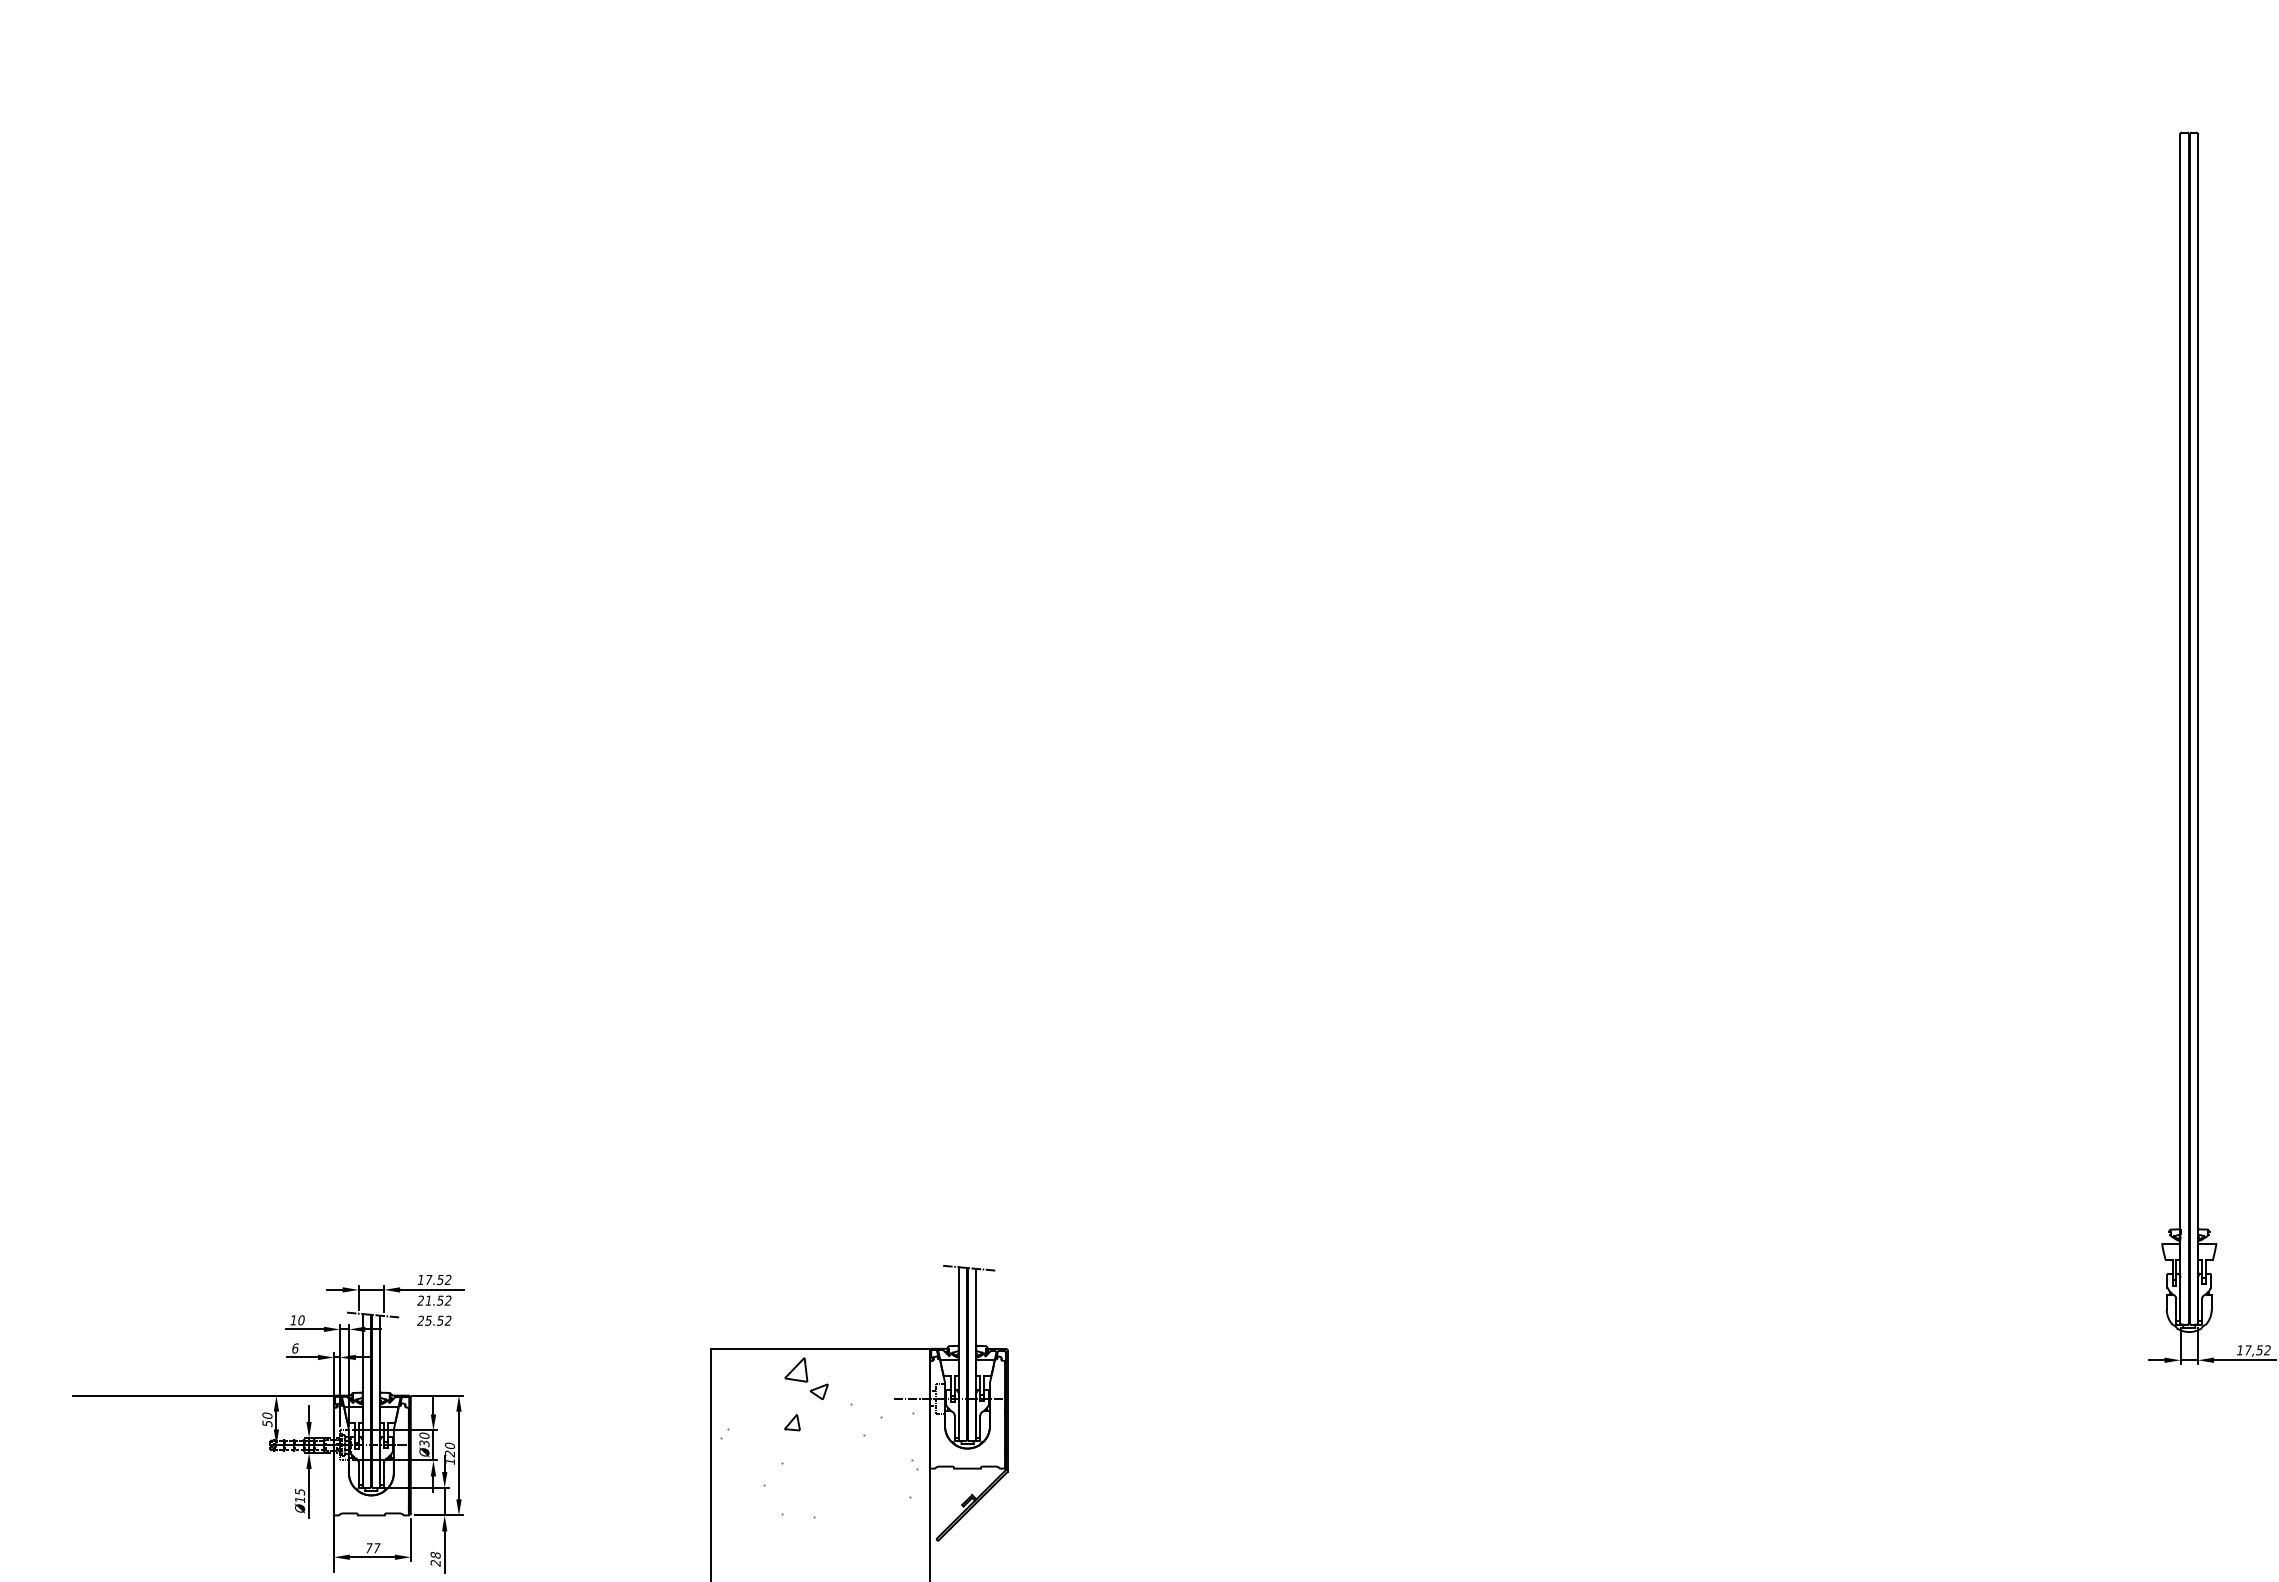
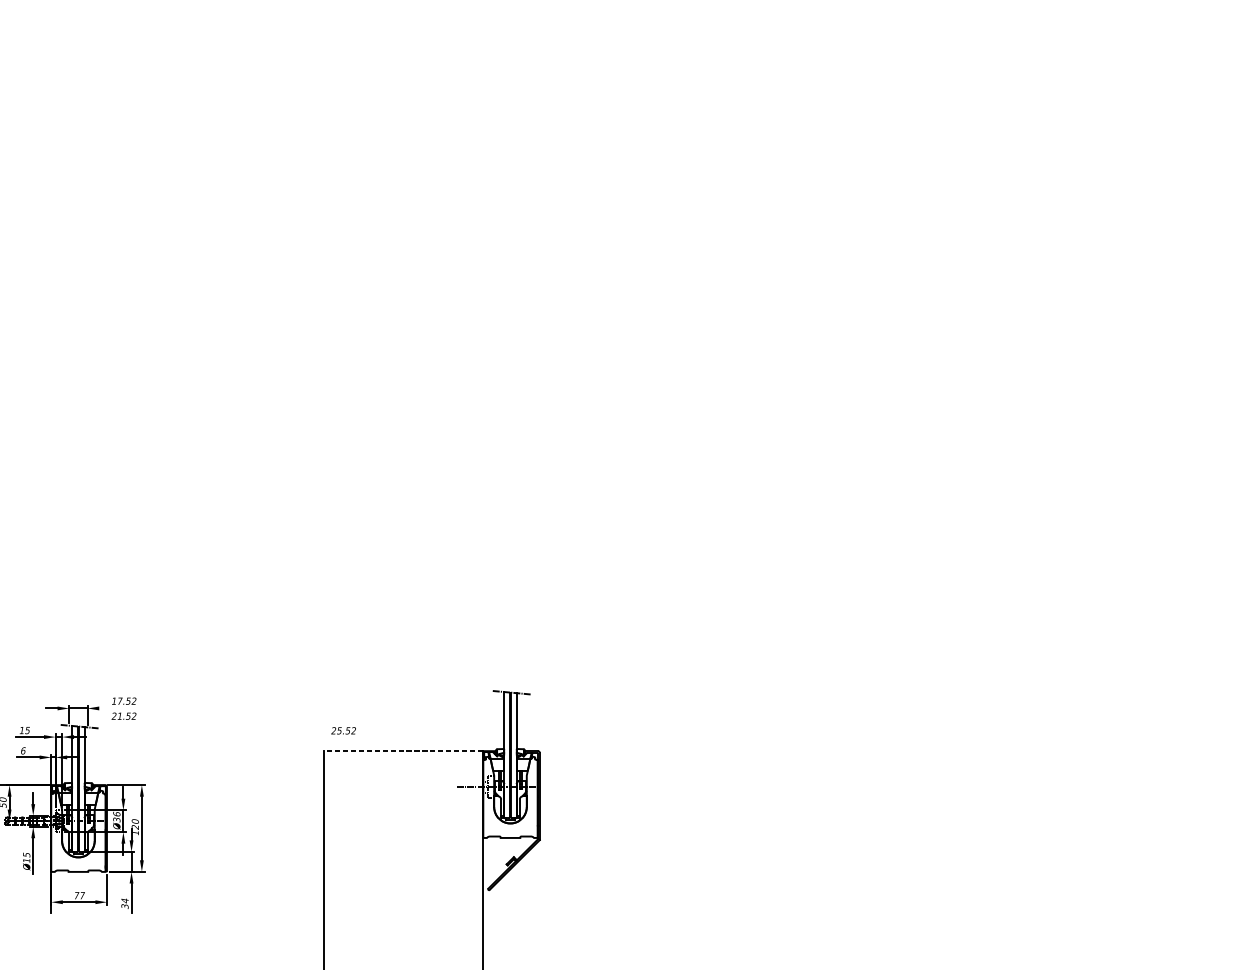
line: (432, 1289) -> (122, 708), removed
text: (300, 1320) -> (27, 730), 10 -> 15
text: (434, 1320) -> (343, 730), moved
line: (820, 1348) -> (403, 750), solid -> dashed
text: (424, 1435) -> (116, 813), Ø30 -> Ø36
hatch: (819, 1436) -> (403, 814), removed
text: (435, 1559) -> (124, 903), 28 -> 34

